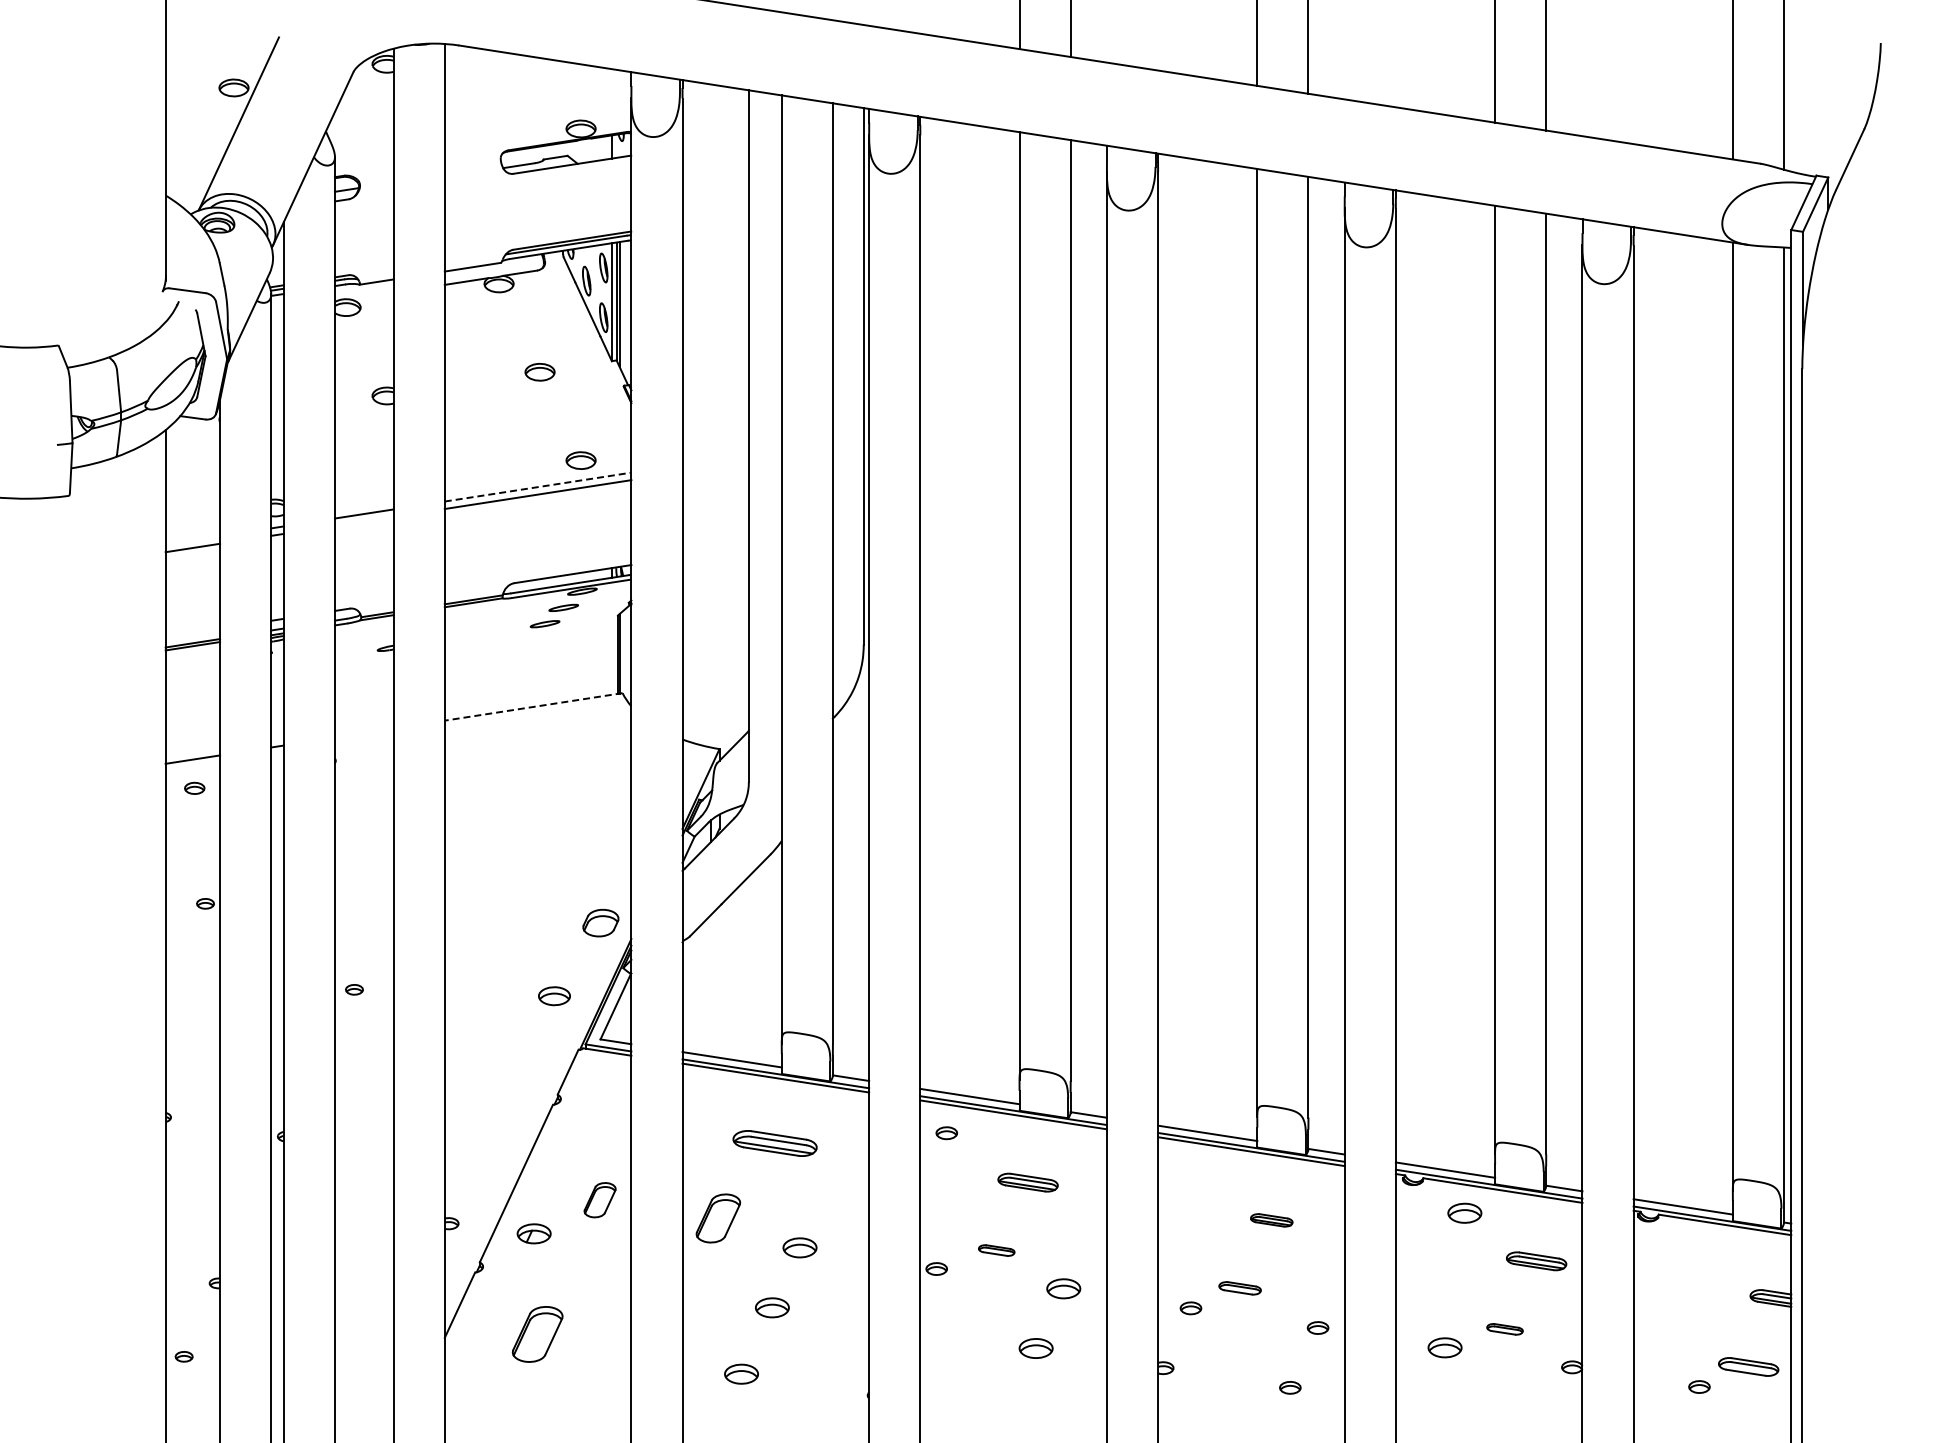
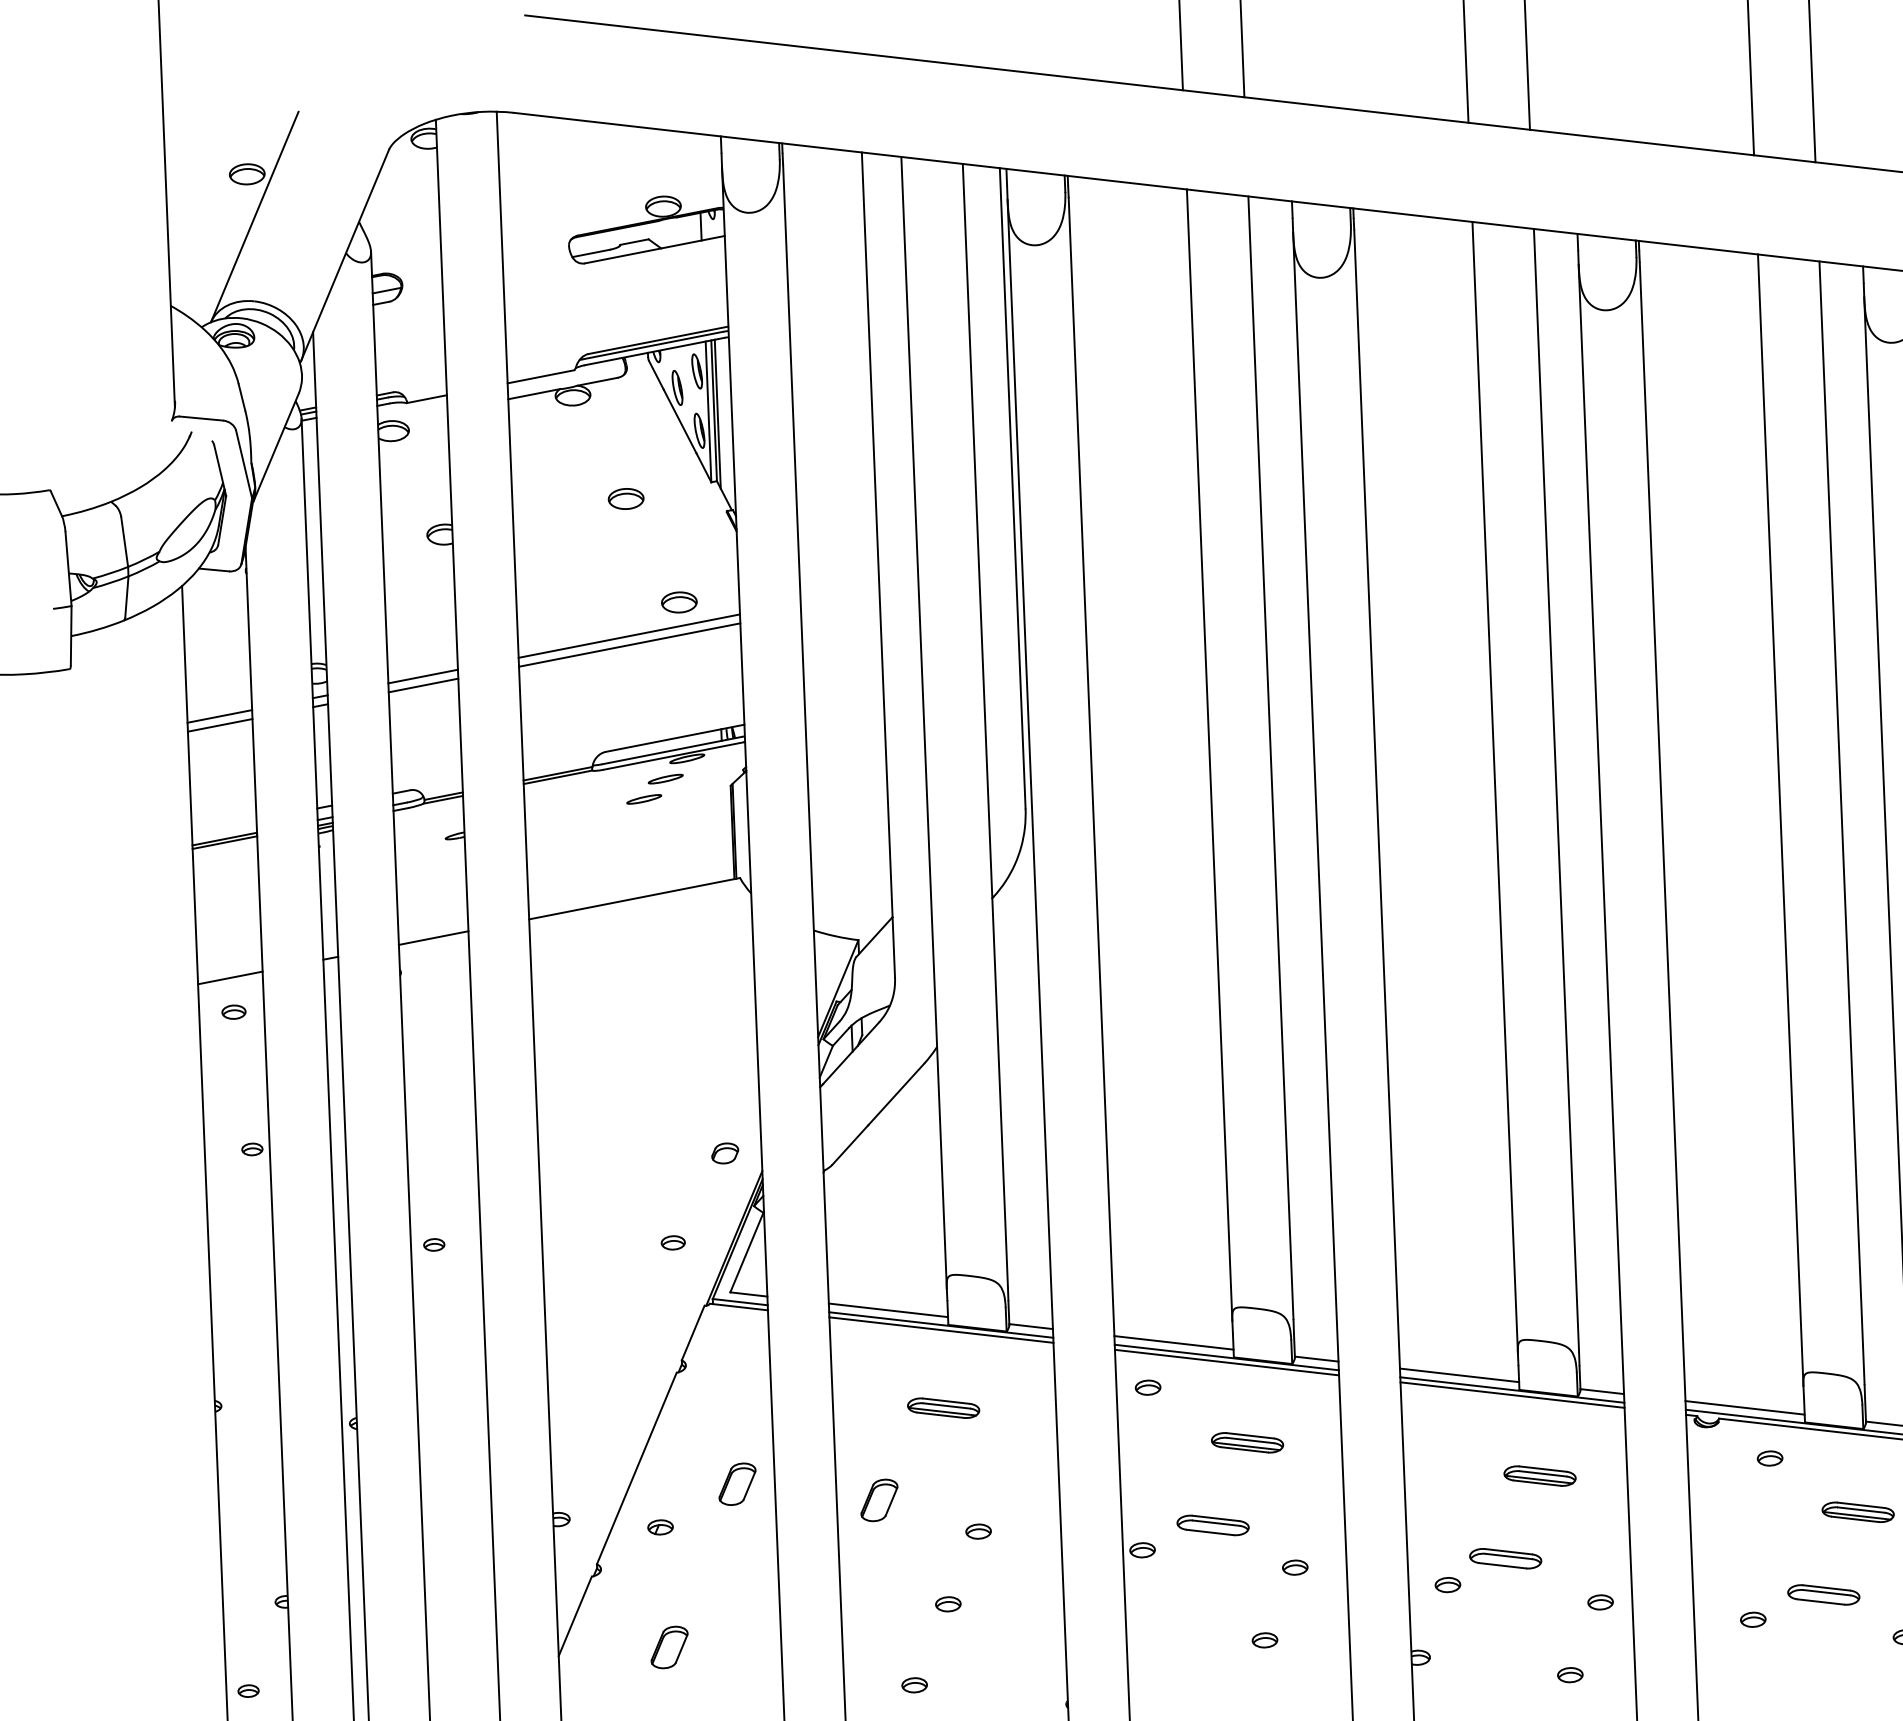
line: (538, 487) -> (629, 636), dashed -> solid
line: (363, 521) -> (422, 685), added
line: (192, 540) -> (219, 716), added
line: (533, 706) -> (634, 898), dashed -> solid
line: (363, 732) -> (432, 937), added
part: (600, 922) -> (724, 1152), size x0.62
part: (554, 995) -> (673, 1242), size x0.62
part: (774, 1143) -> (942, 1408), size x0.71
part: (1464, 1213) -> (1769, 1458), size x0.62
part: (717, 1218) -> (878, 1500), size x0.71
part: (1271, 1220) -> (1539, 1476), size x1.43
part: (534, 1233) -> (660, 1527), size x0.62
part: (800, 1247) -> (978, 1531), size x0.62
part: (996, 1250) -> (1213, 1525), size x1.67
part: (1063, 1288) -> (1294, 1567), size x0.62
part: (1239, 1288) -> (1504, 1559), size x1.43
part: (772, 1307) -> (948, 1604), size x0.62
part: (1504, 1329) -> (1823, 1595), size x1.67
part: (537, 1334) -> (669, 1647), size x0.62
part: (1445, 1347) -> (1753, 1619), size x0.62
part: (1035, 1348) -> (1264, 1640), size x0.62
part: (741, 1374) -> (914, 1685), size x0.62

